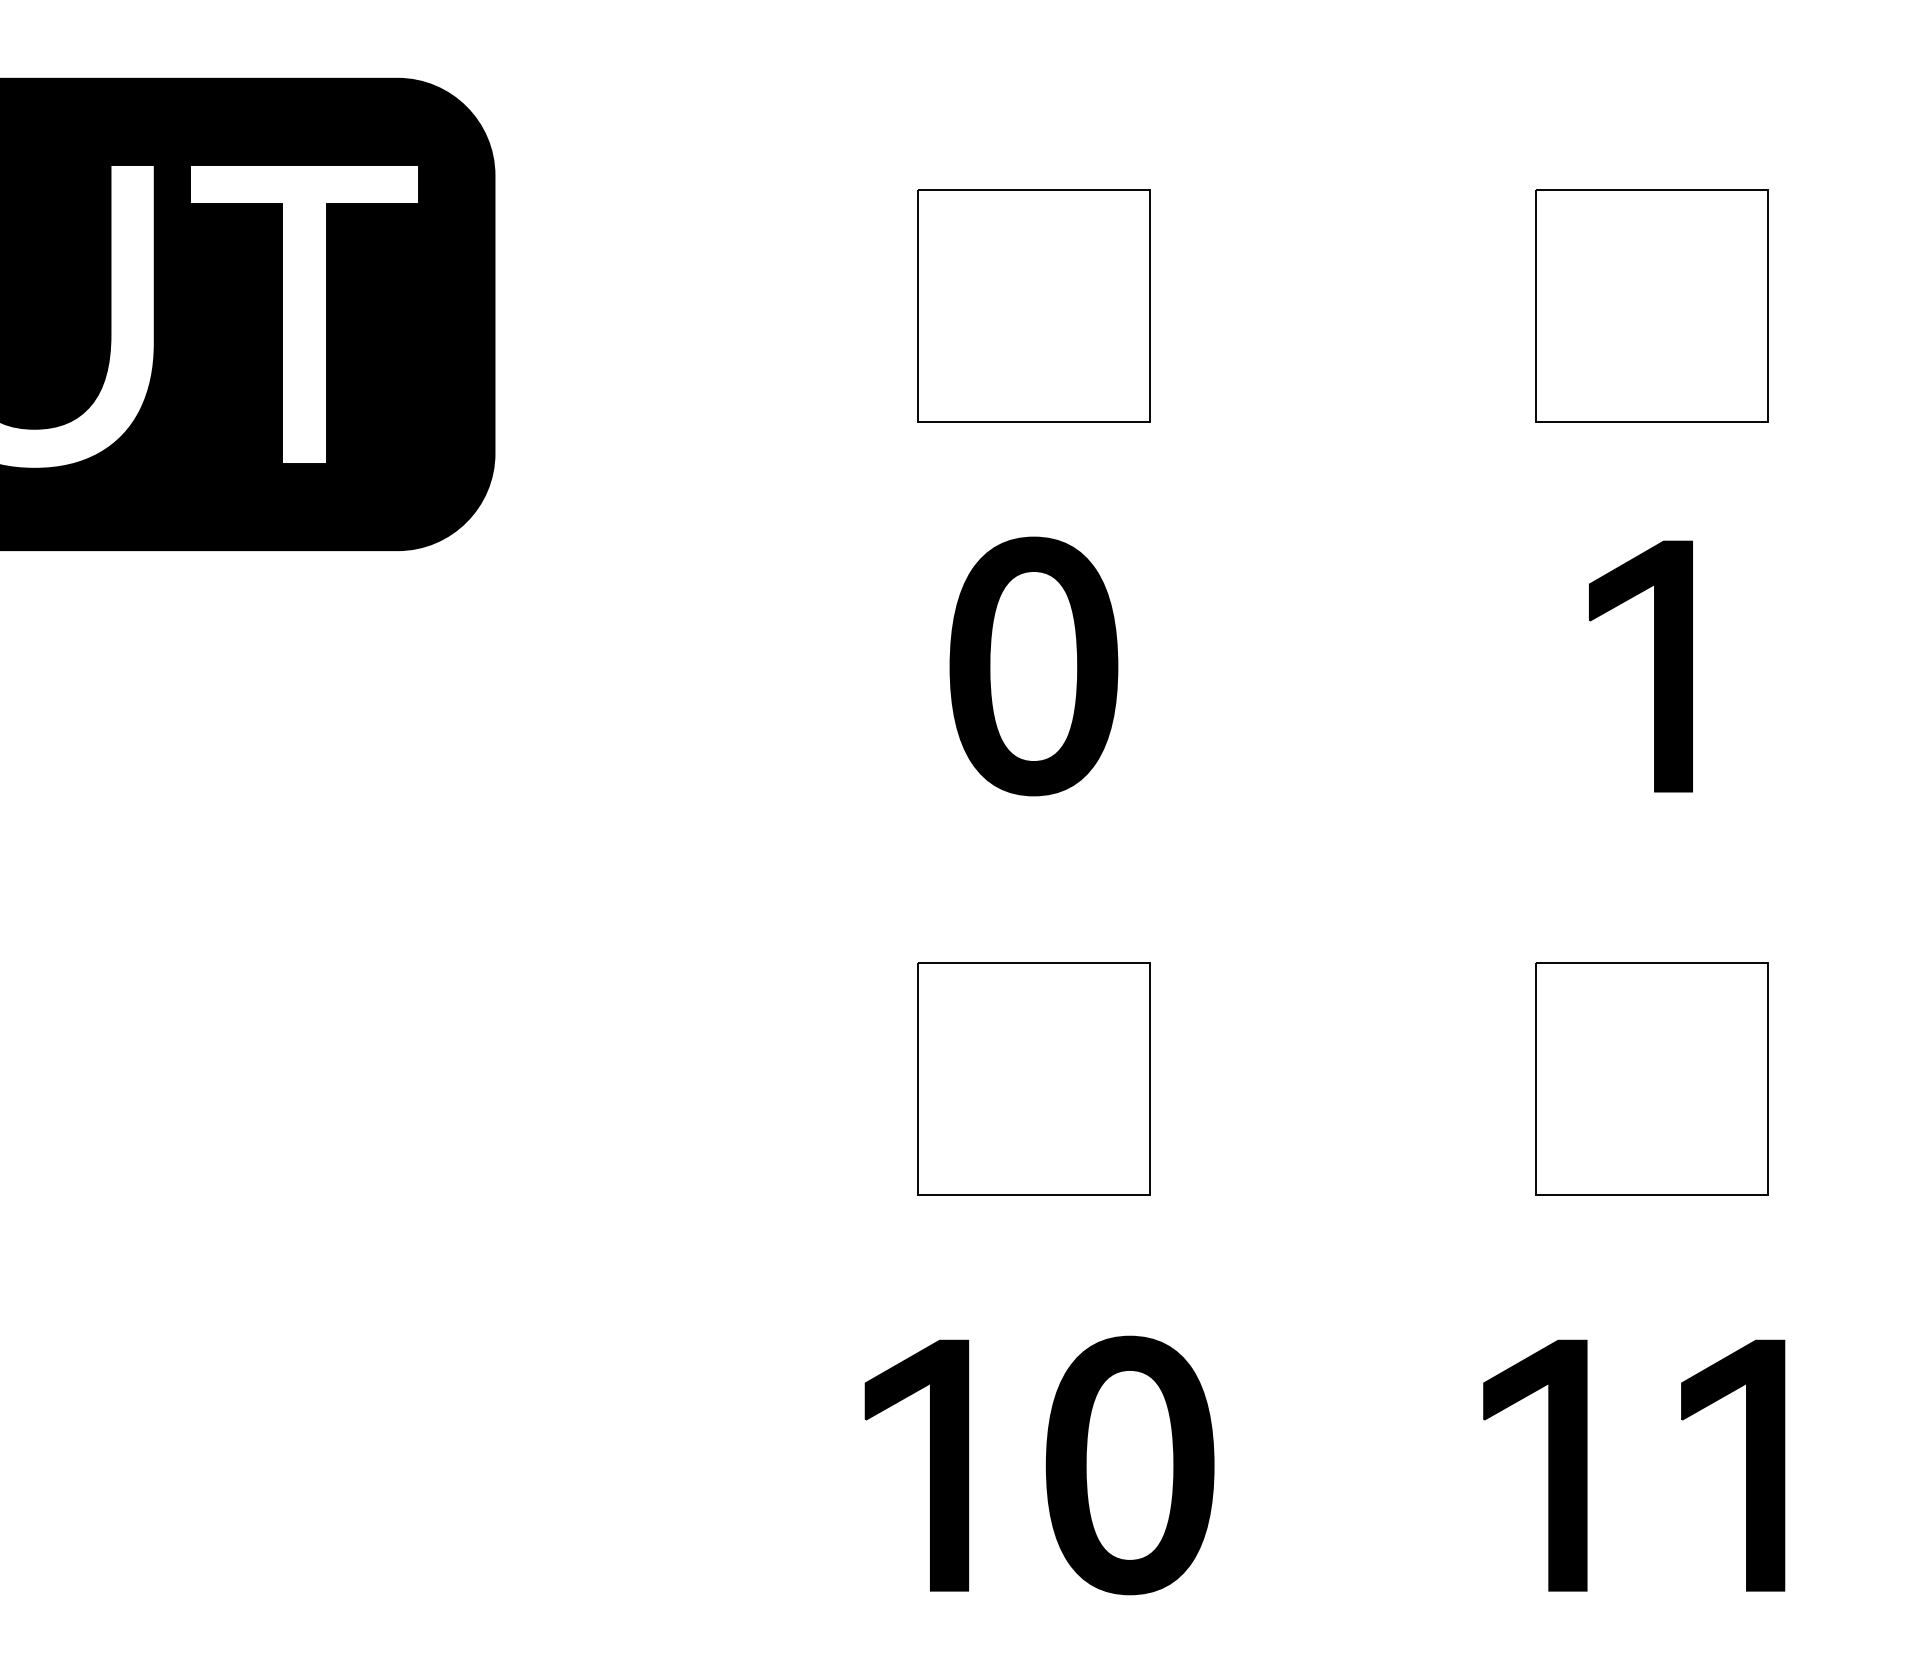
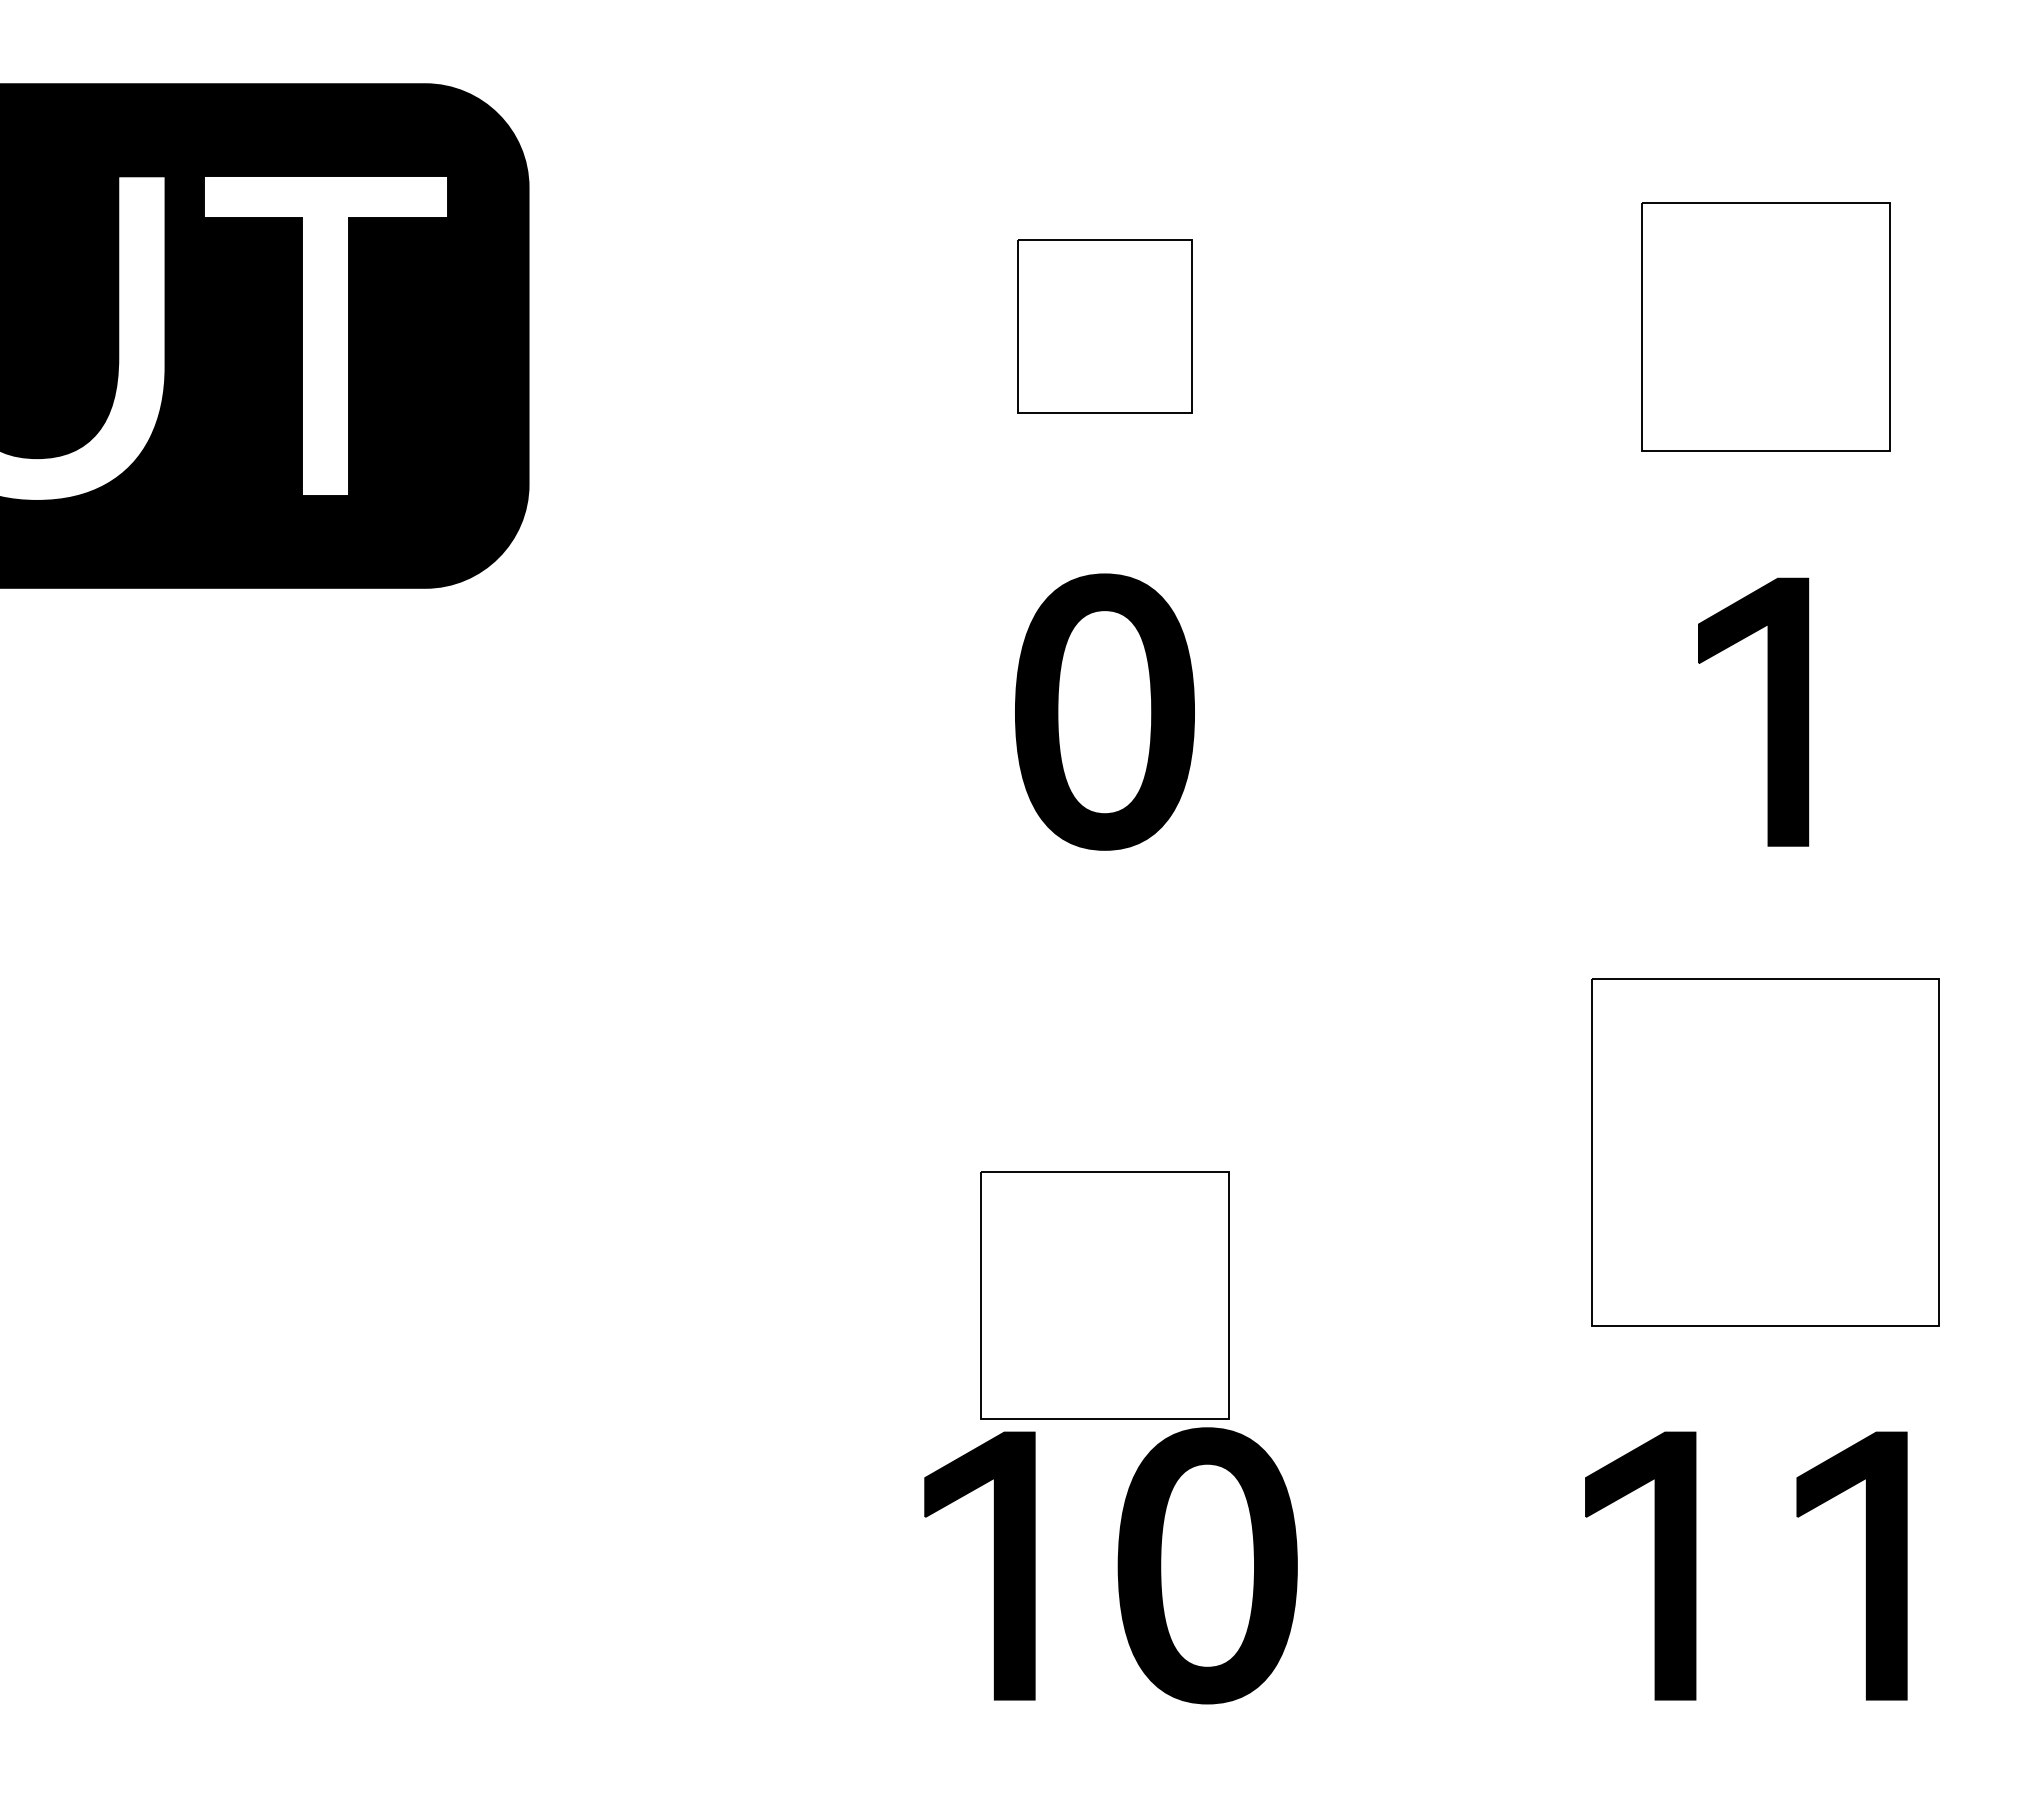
part: (1033, 305) -> (1104, 326), size x0.7
part: (1033, 1078) -> (1104, 1295), moved
part: (1652, 1078) -> (1765, 1152), size x1.4

